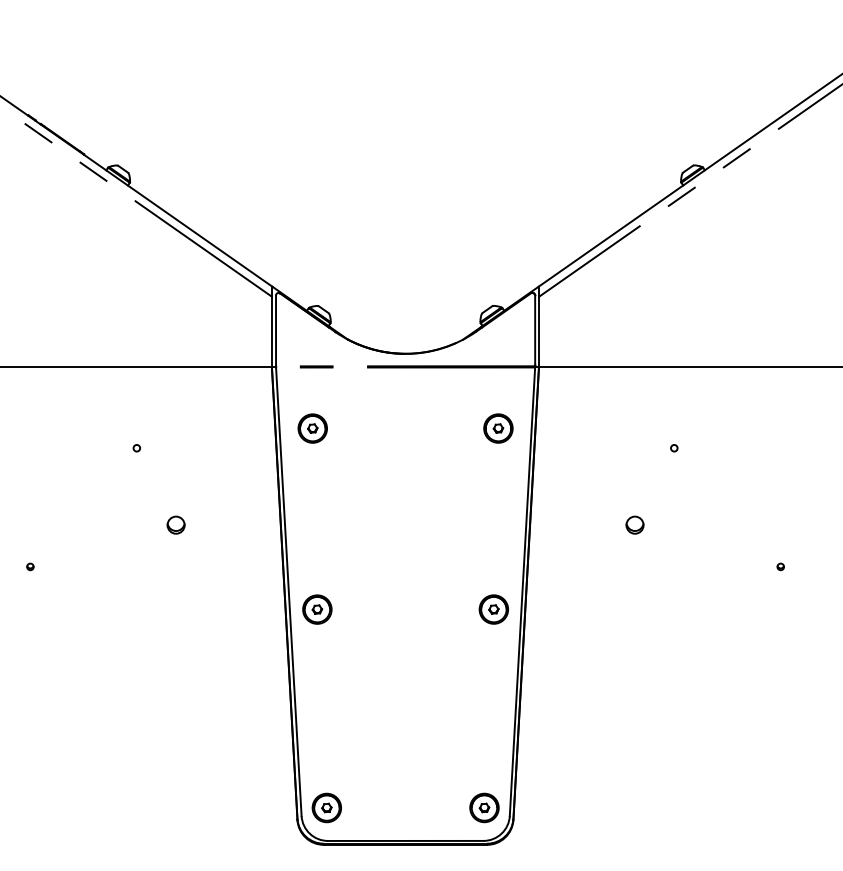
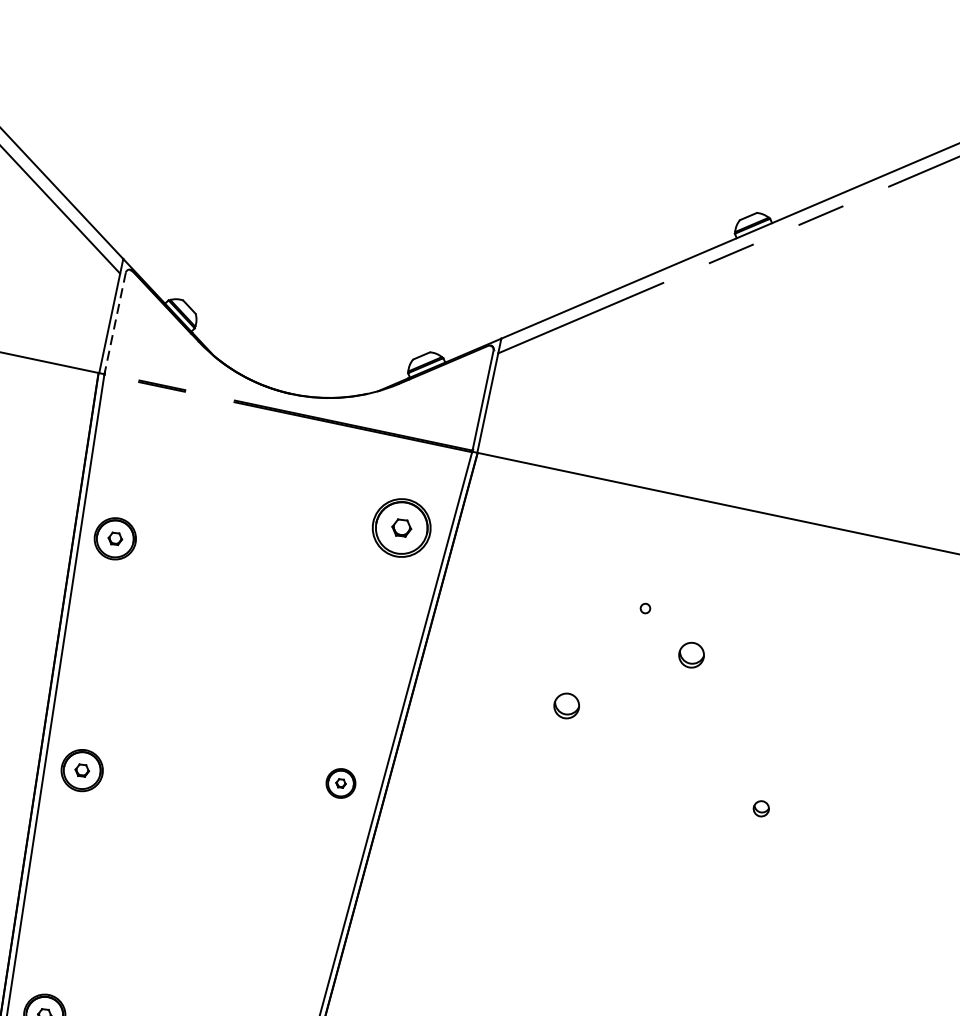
line: (276, 330) -> (116, 322), solid -> dashed
part: (312, 428) -> (114, 538), moved
part: (498, 428) -> (401, 527), size x1.4
part: (711, 472) -> (691, 654), added
part: (780, 566) -> (760, 808), size x1.6
part: (317, 609) -> (82, 770), moved
part: (493, 609) -> (340, 783), size x0.7

